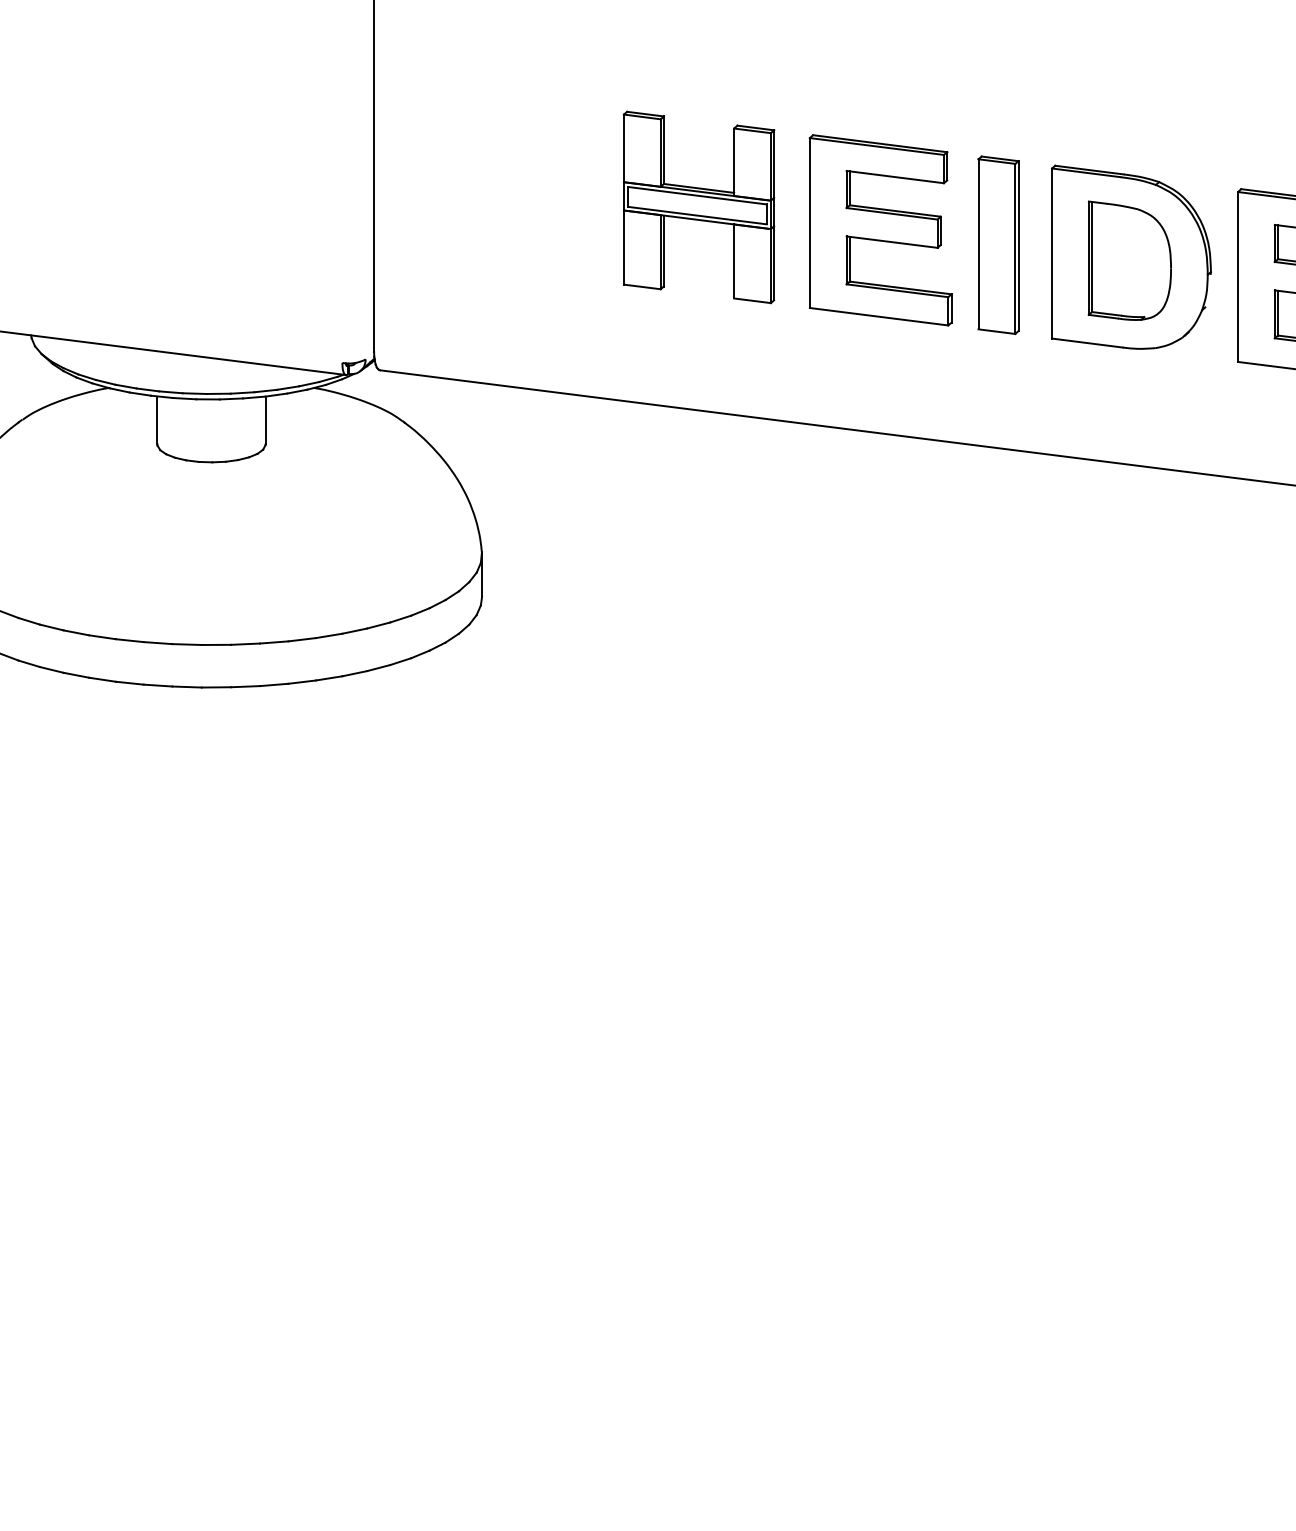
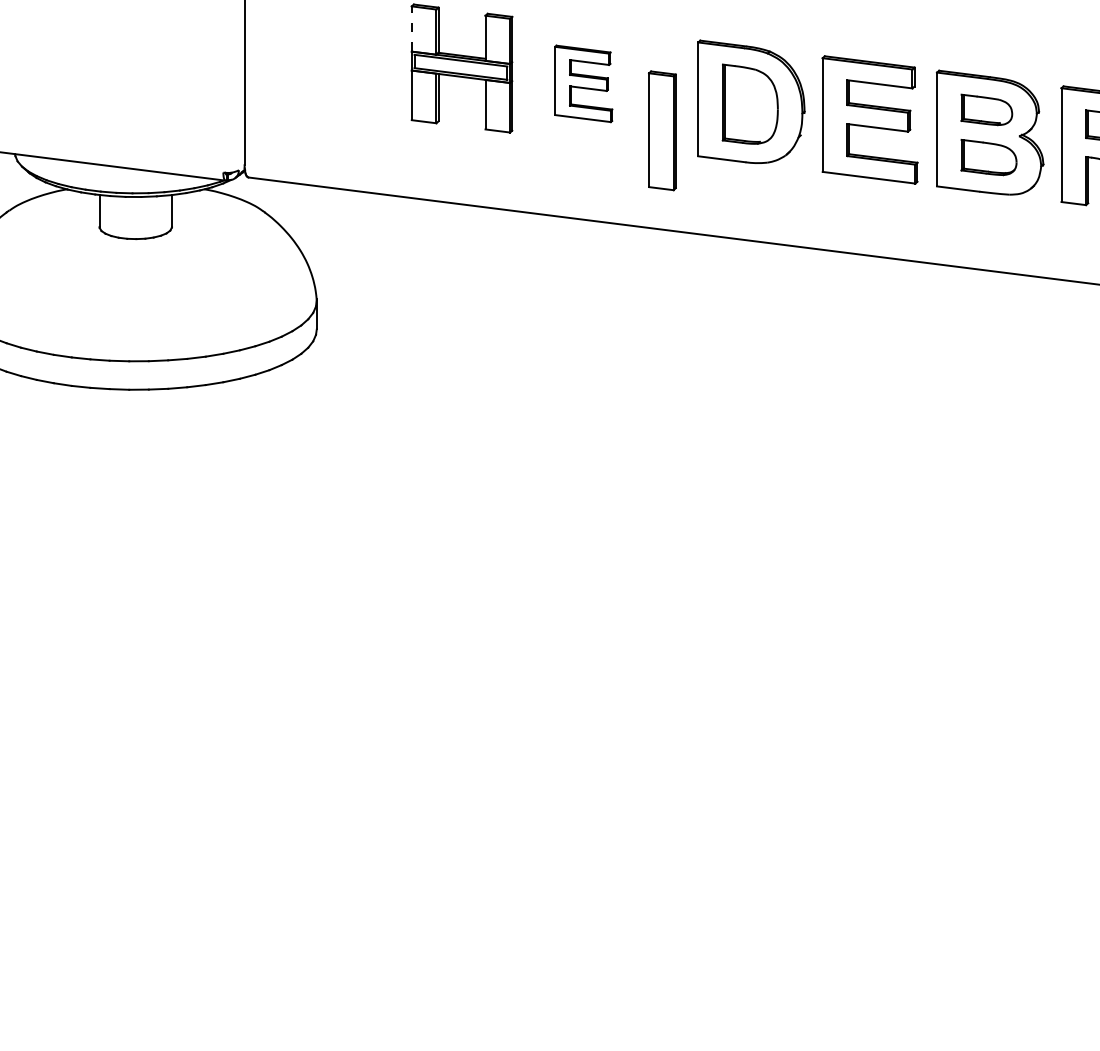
line: (623, 149) -> (411, 29), solid -> dashed
part: (880, 229) -> (583, 83), size x0.6
part: (998, 244) -> (662, 130), moved

